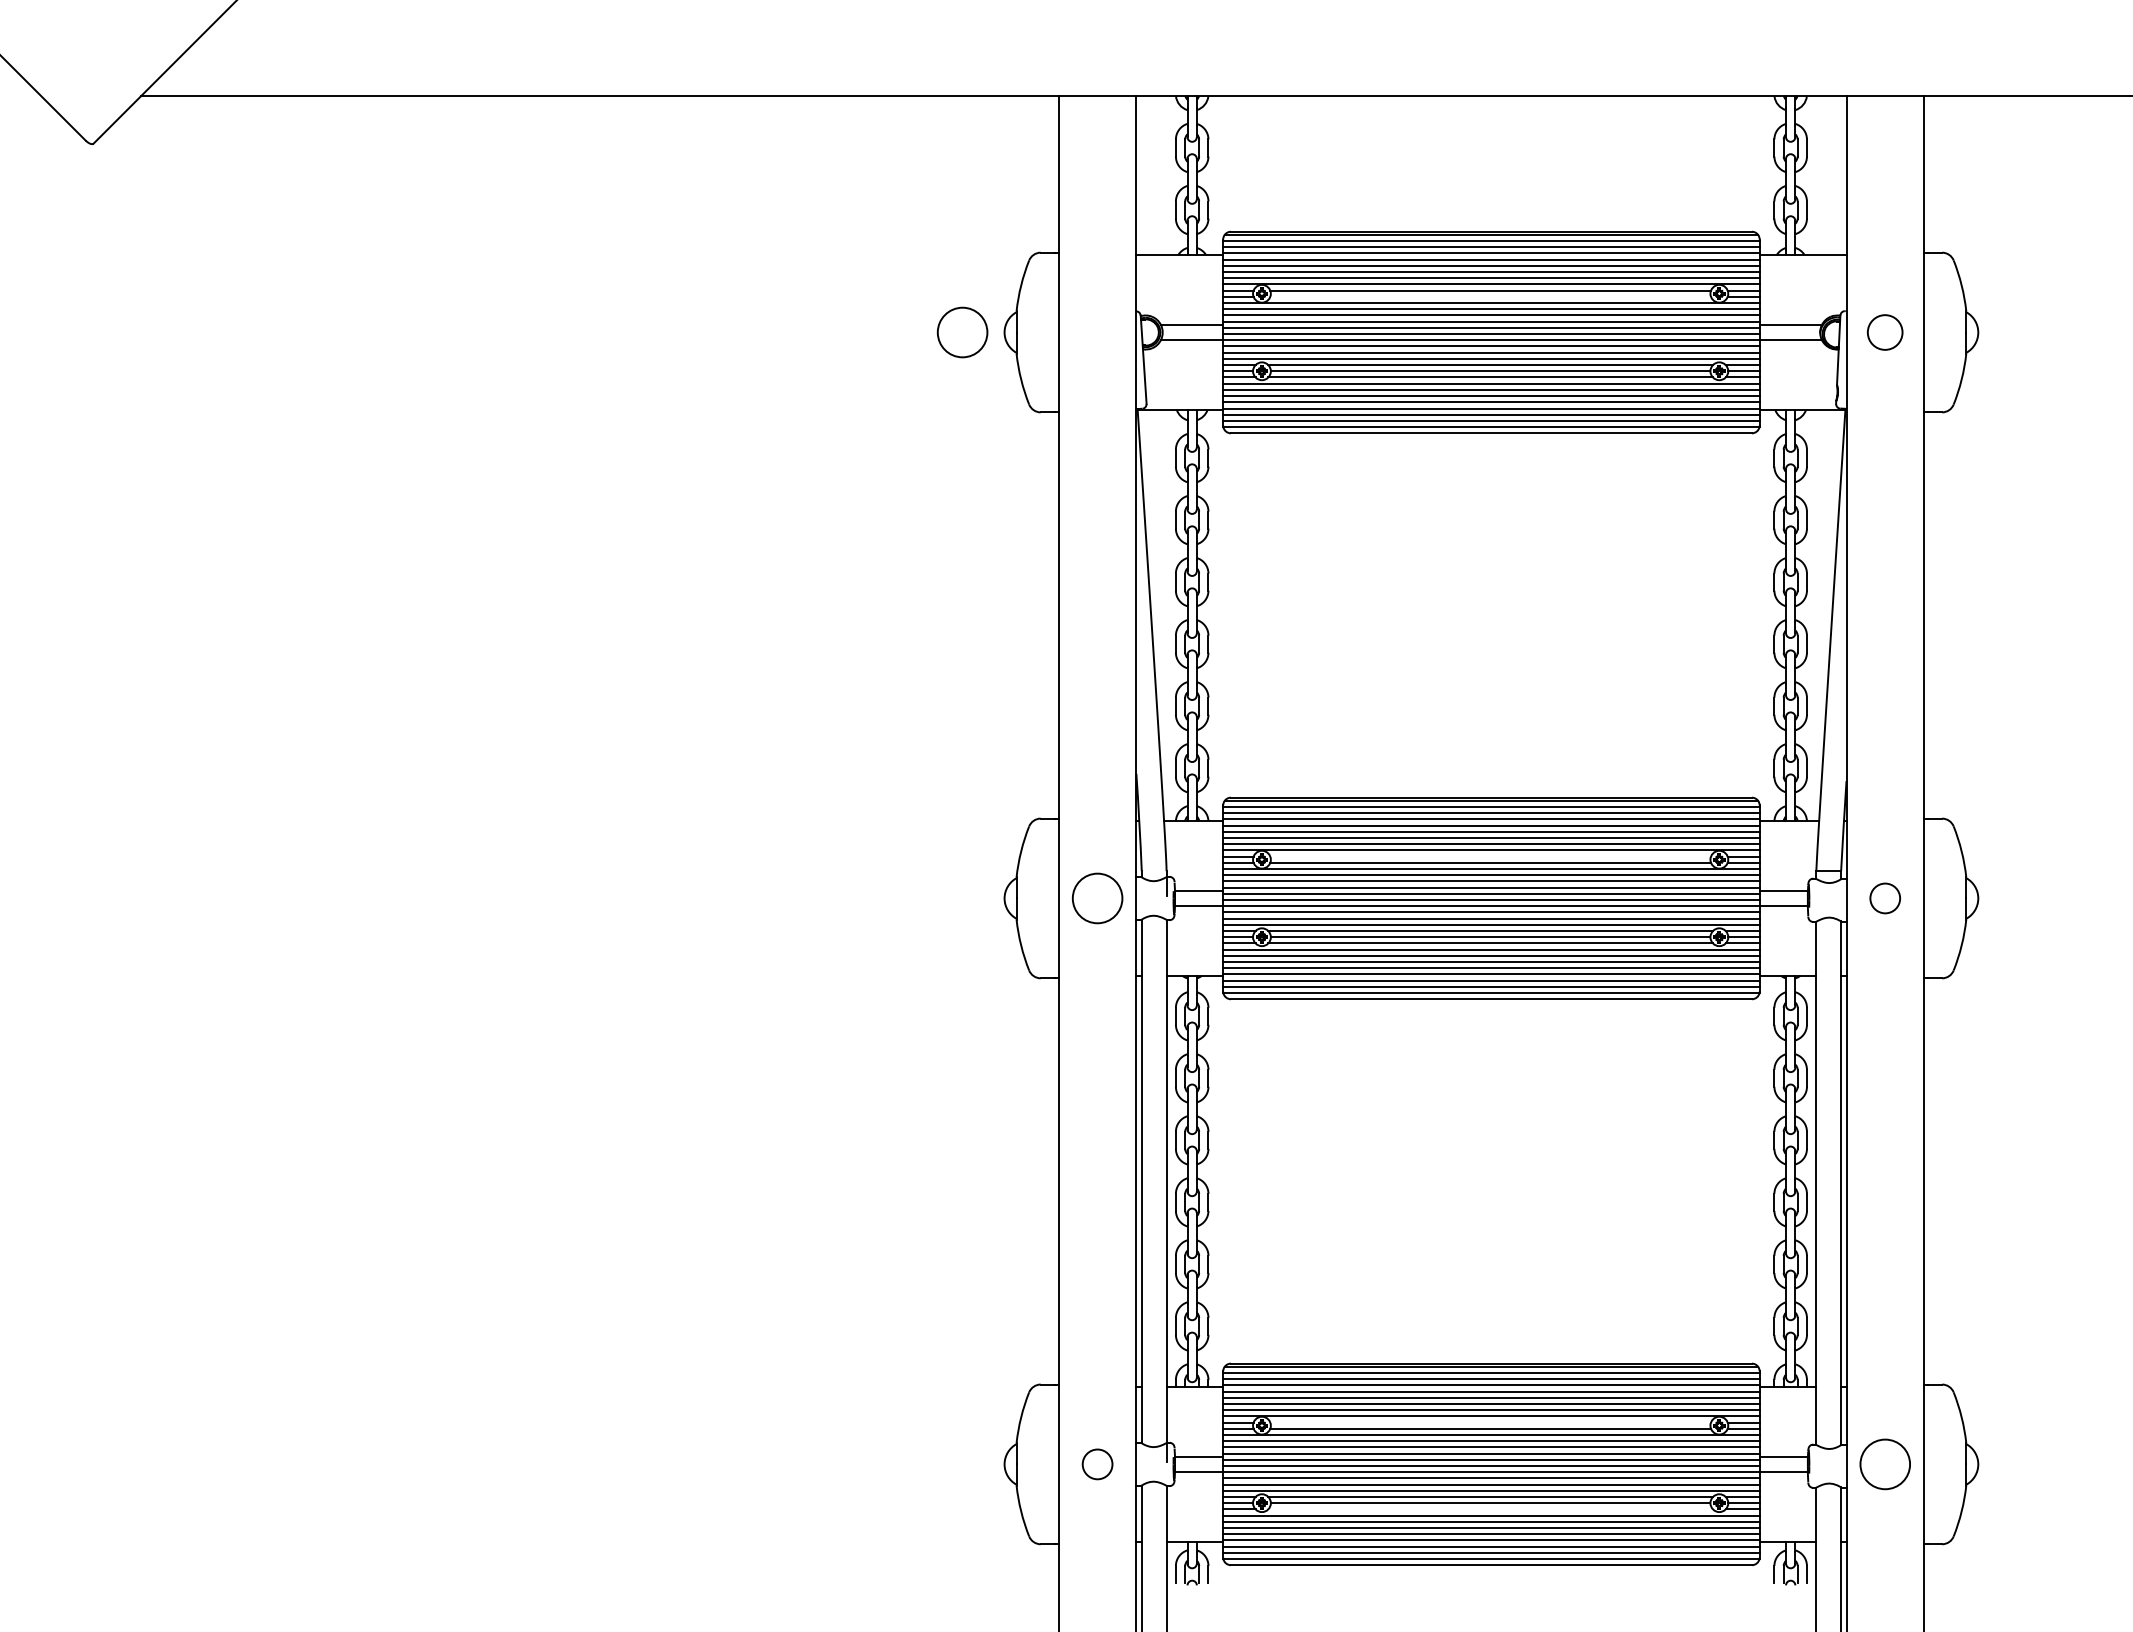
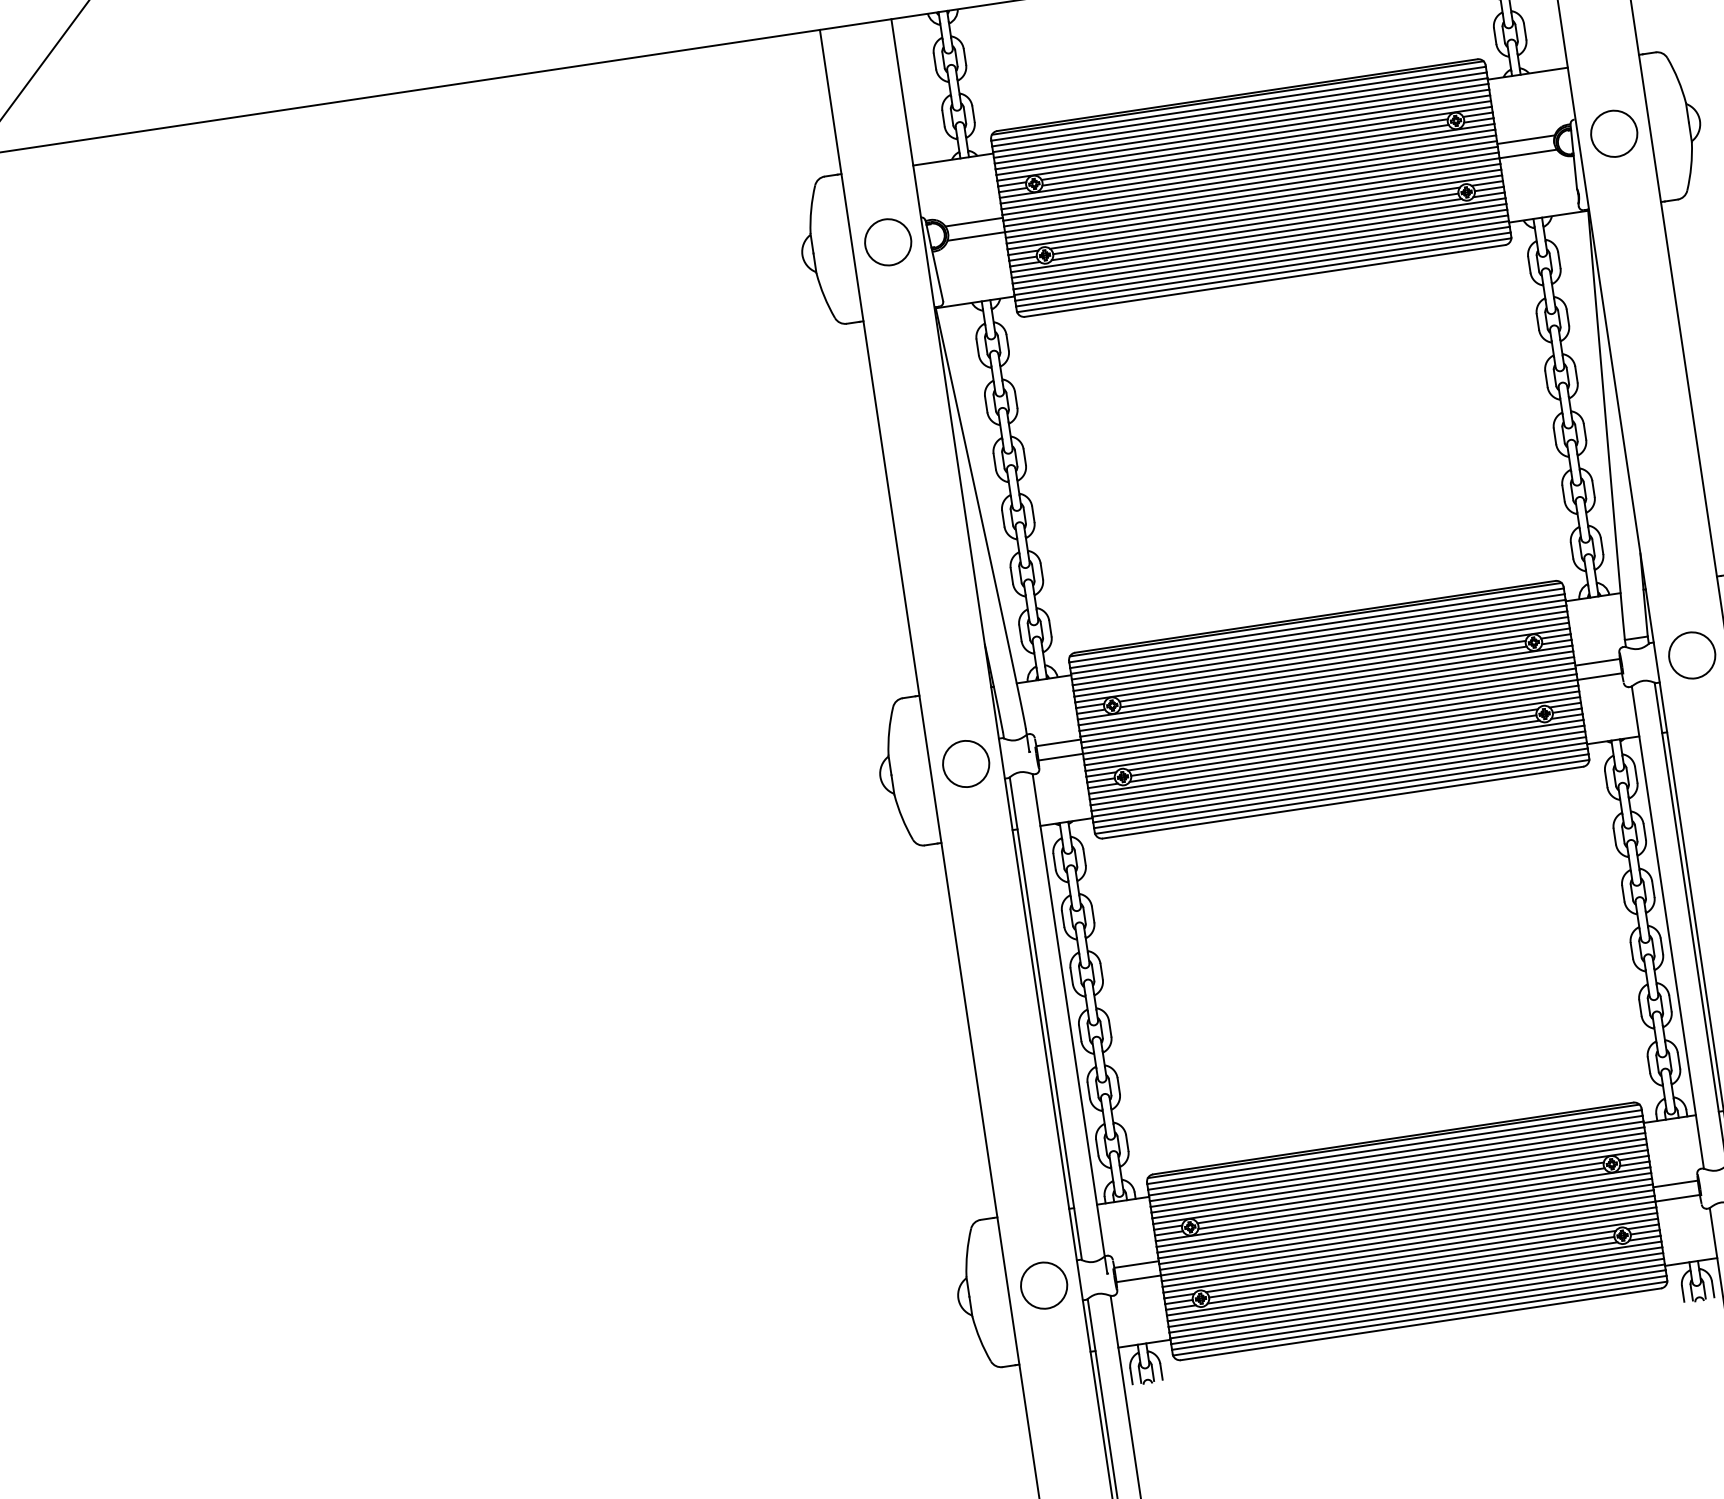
line: (1490, 296) -> (1245, 154), added
circle: (962, 332) -> (888, 242), moved
circle: (1884, 332) -> (1613, 133), size x1.43
line: (1490, 856) -> (1322, 671), added
circle: (1885, 898) -> (1692, 655), size x1.67
line: (1490, 1422) -> (1400, 1192), added
circle: (1097, 1464) -> (1044, 1285), size x1.67
line: (1490, 1509) -> (1412, 1273), added

